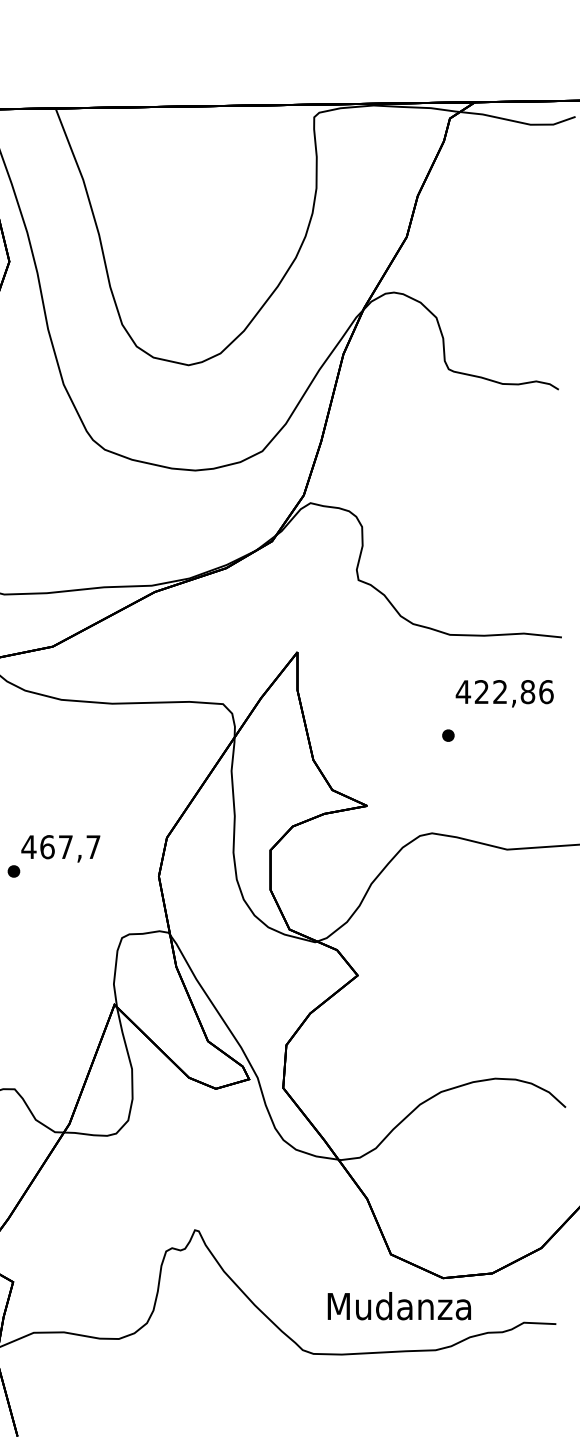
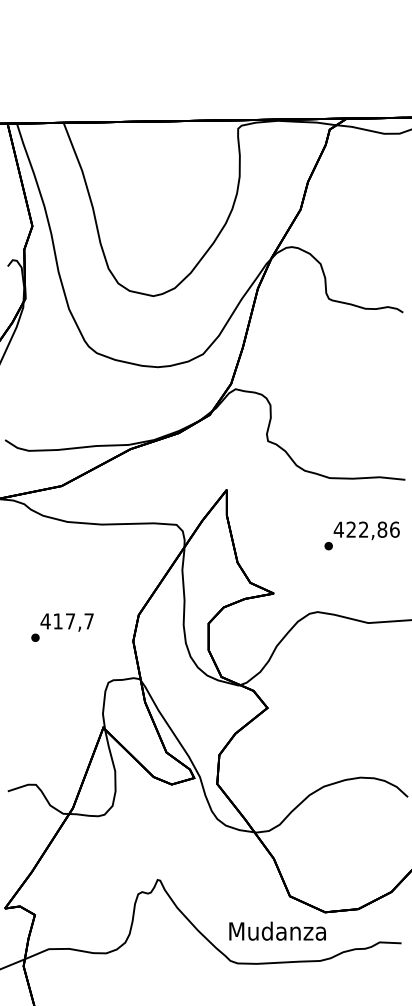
text: (504, 693) -> (366, 530), moved
text: (48, 847) -> (58, 621), 467,7 -> 417,7
text: (399, 1305) -> (277, 930), moved

